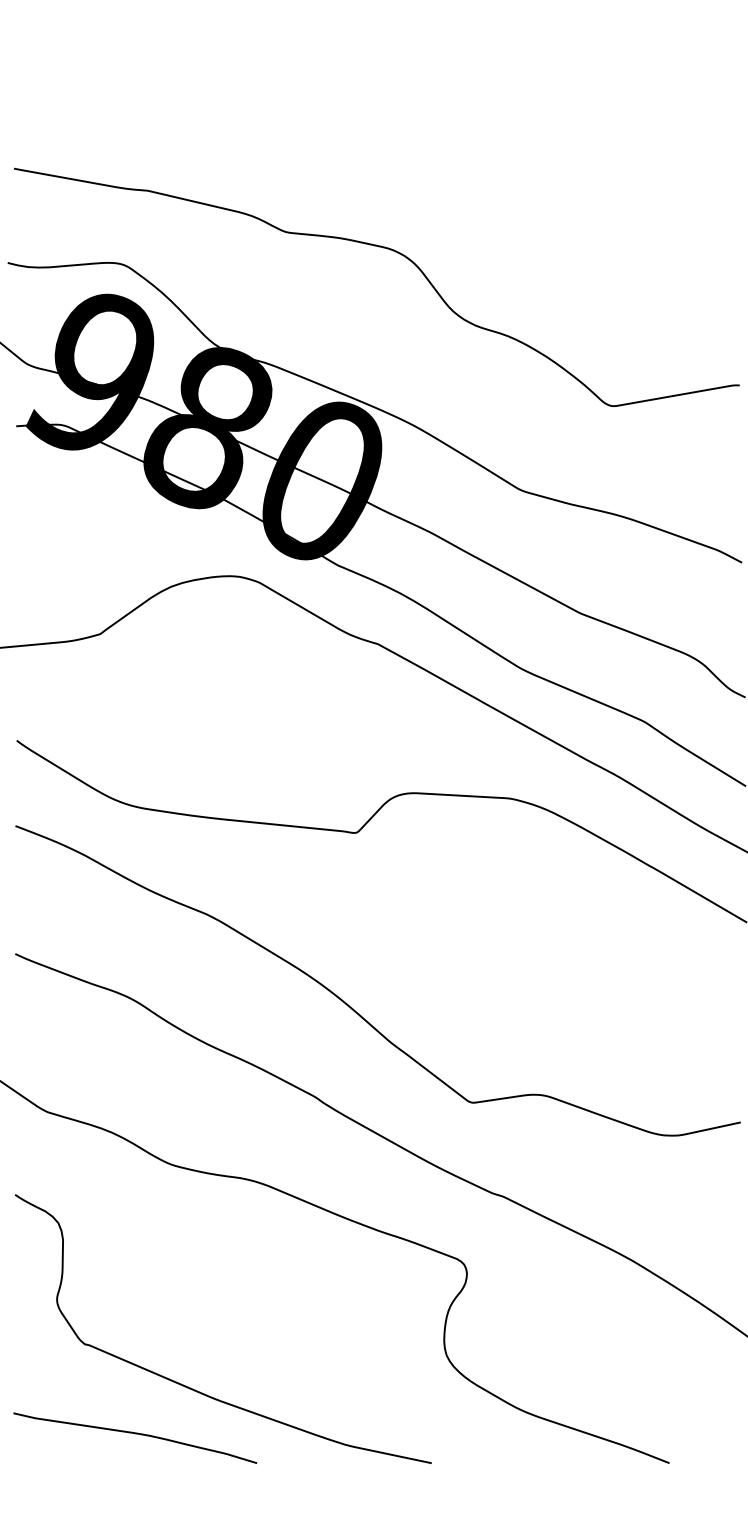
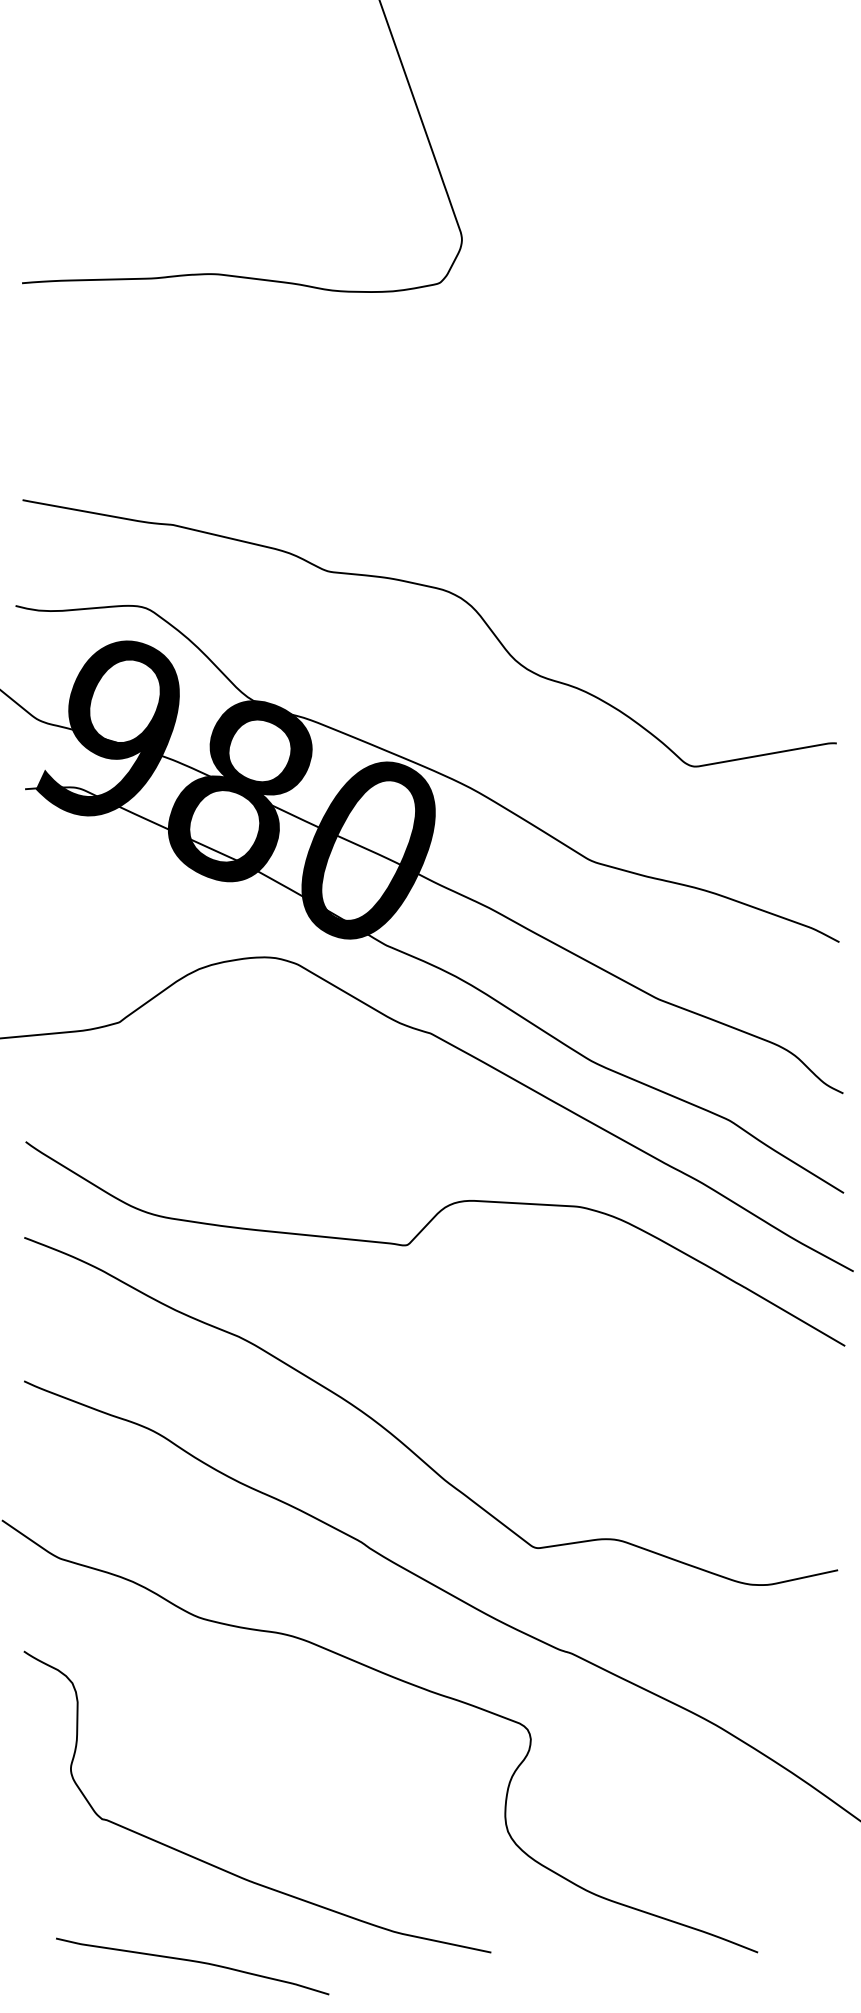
curve: (136, 1434) -> (194, 1962), moved

